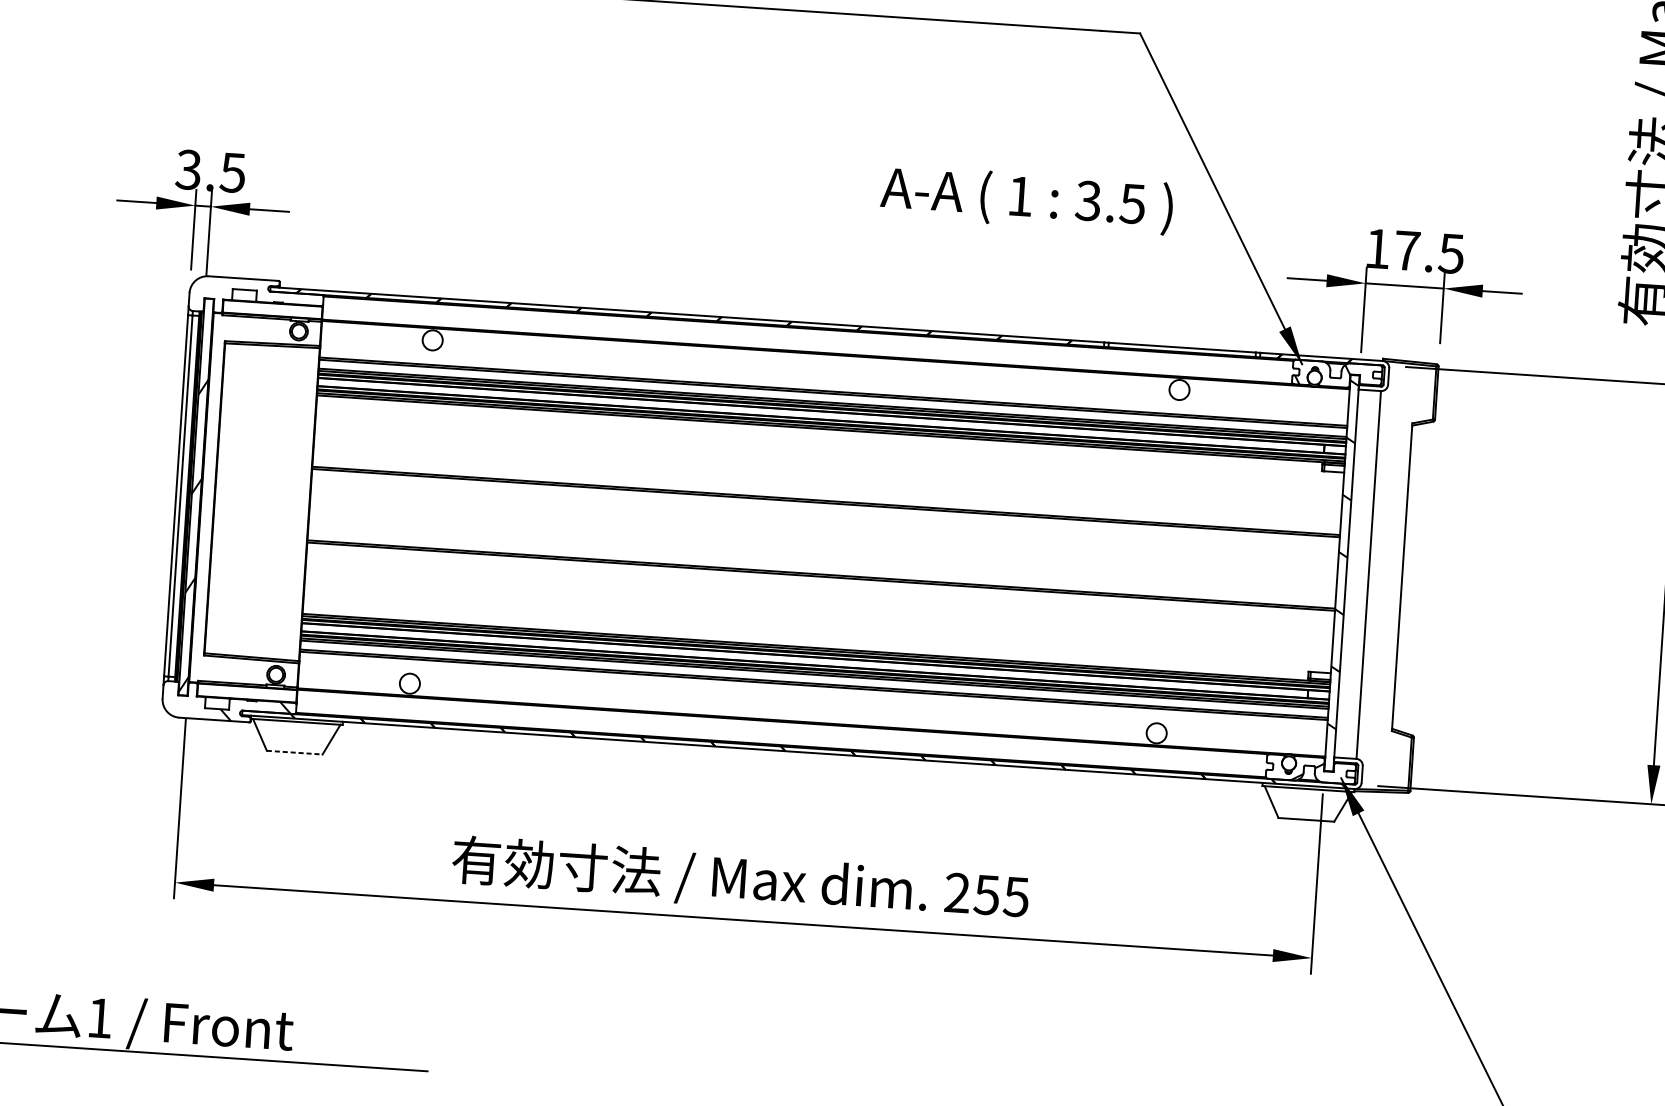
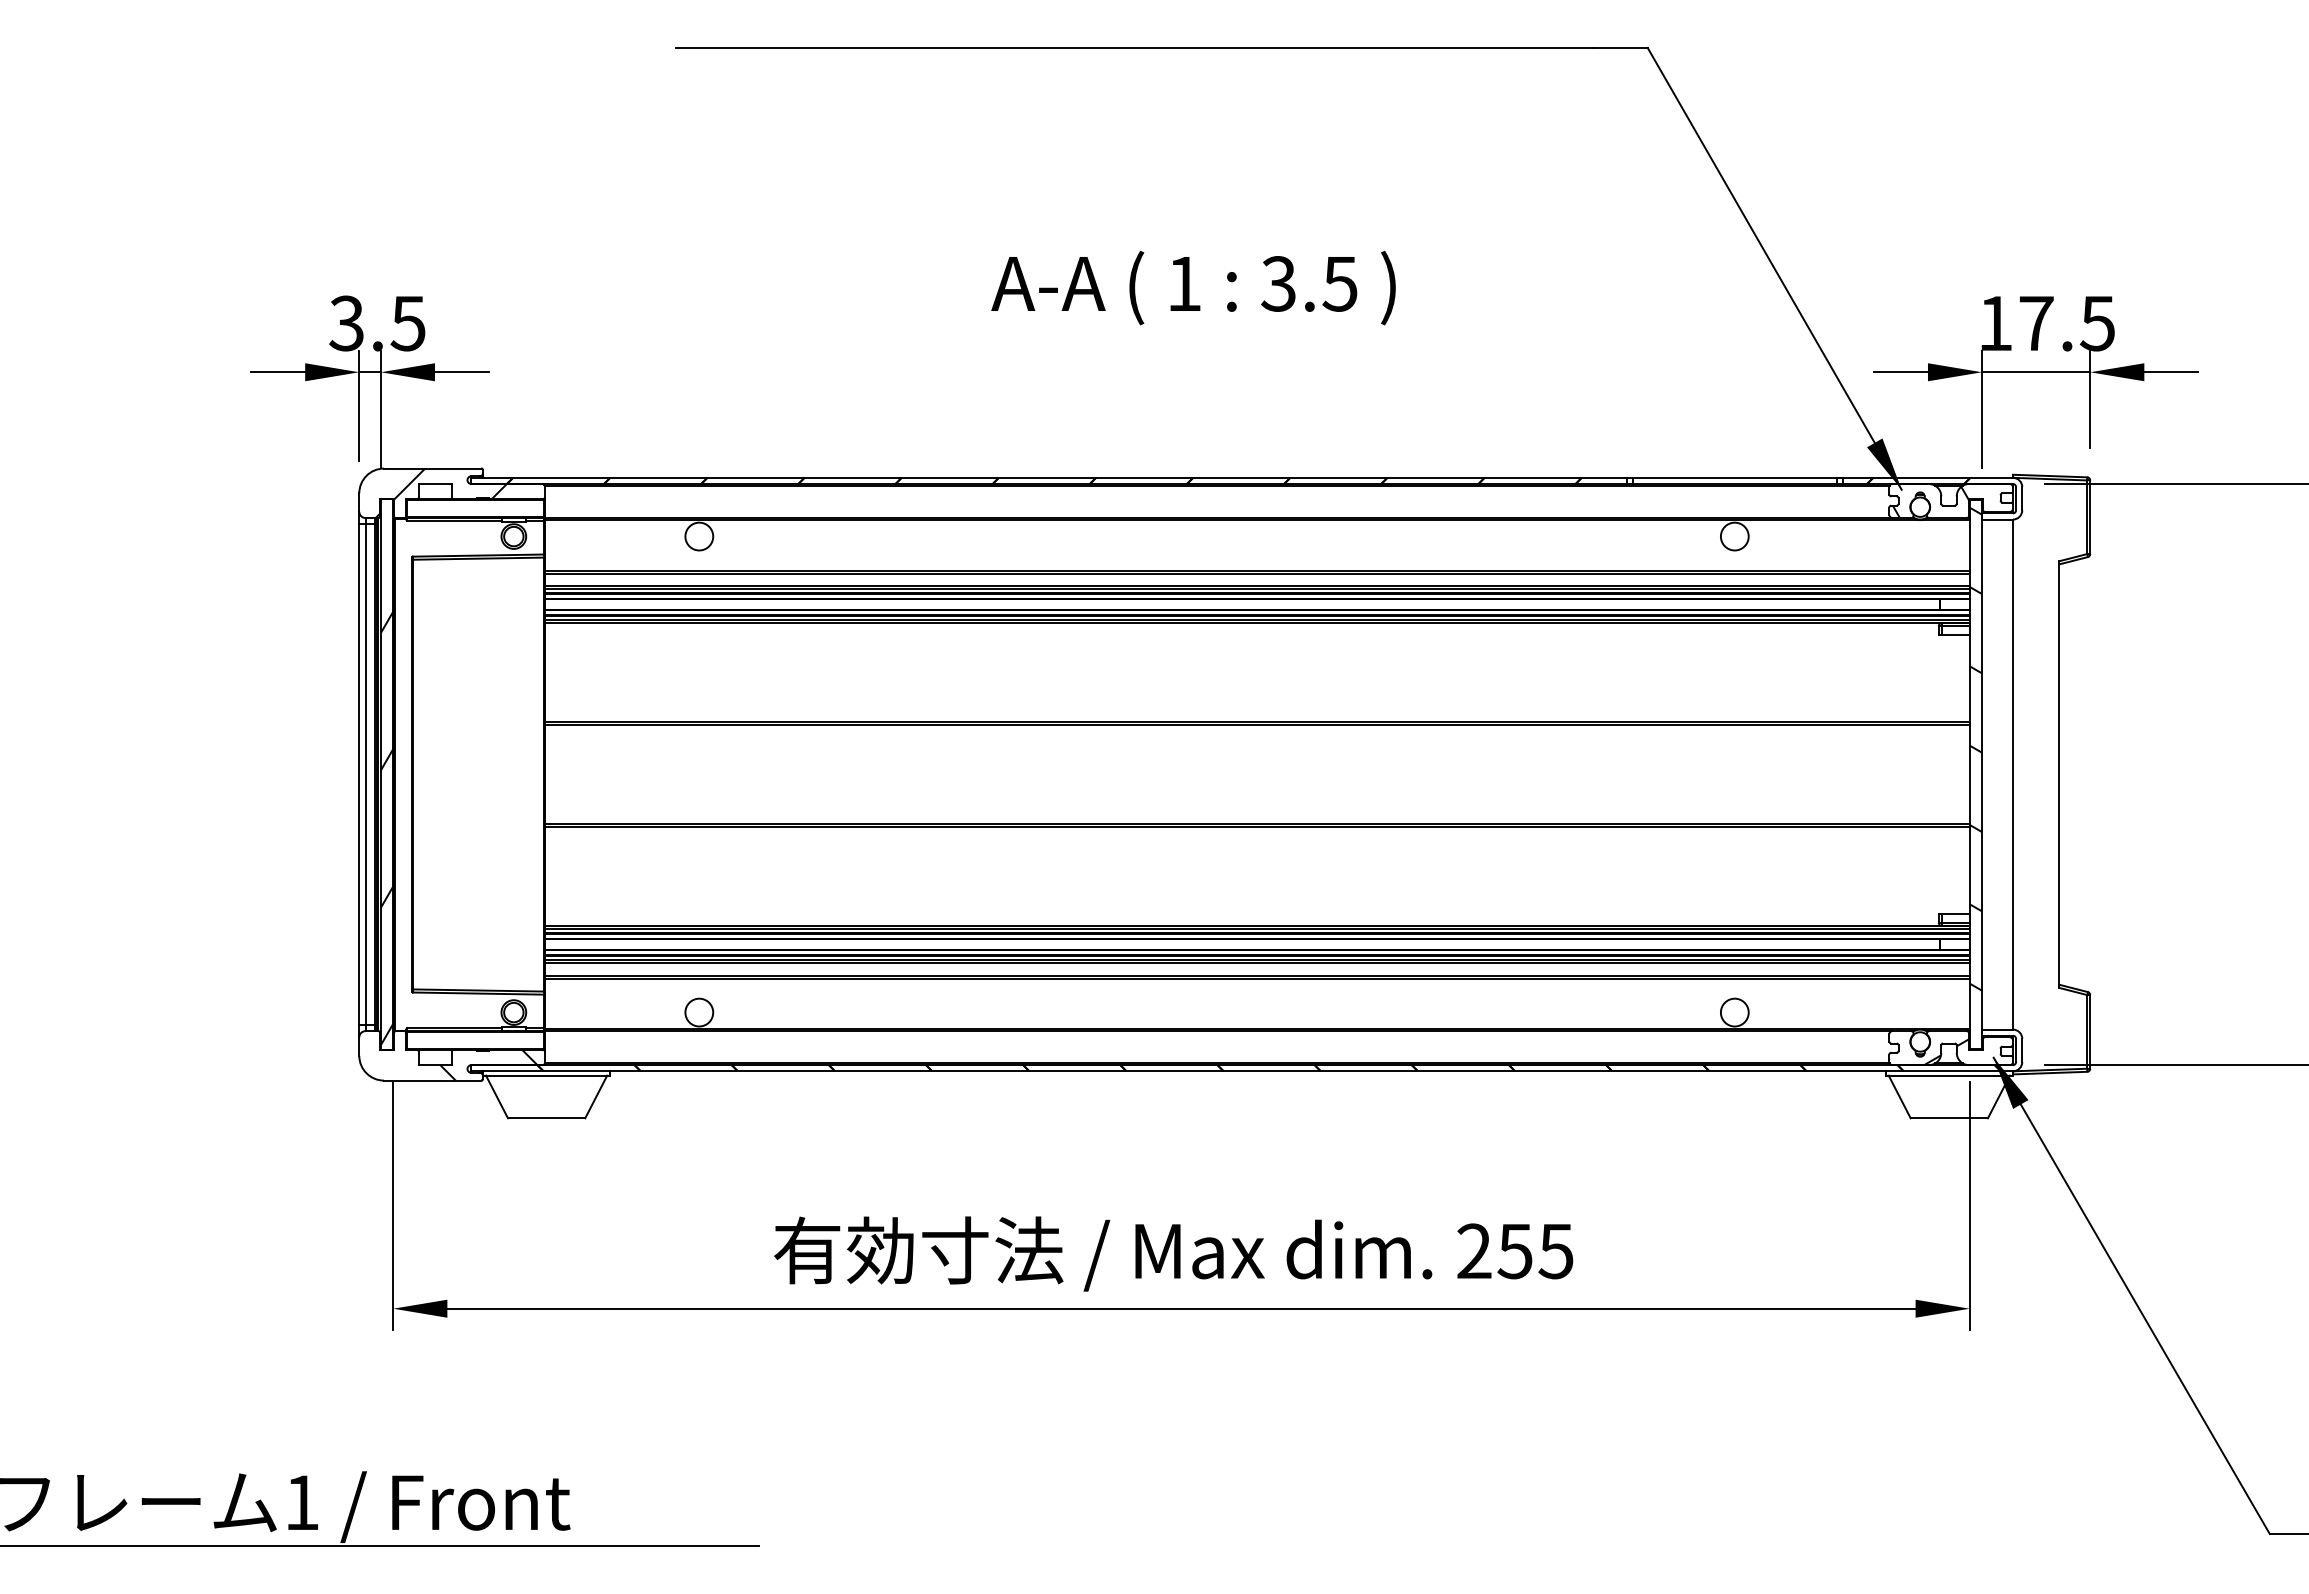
text: (1026, 199) -> (1193, 287), moved
hatch: (248, 296) -> (440, 493), added
line: (294, 752) -> (546, 1118), dashed -> solid

